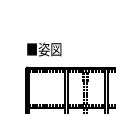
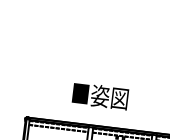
text: (44, 49) -> (100, 96), moved

